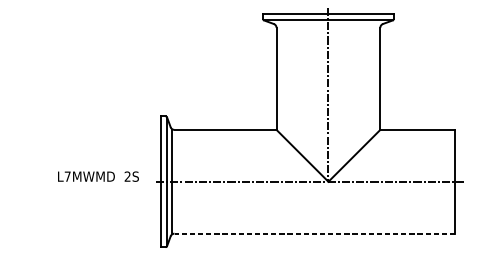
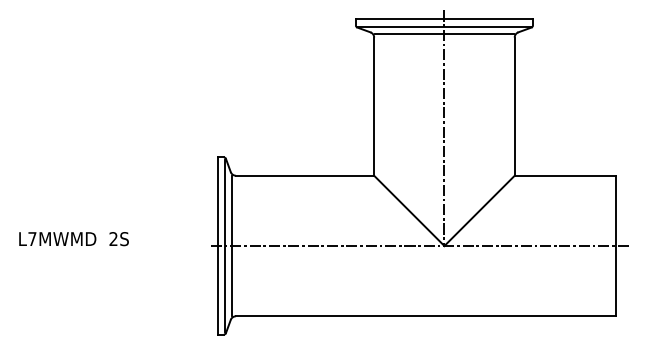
line: (328, 24) -> (444, 33), added
text: (98, 176) -> (73, 239), moved
line: (314, 233) -> (425, 316), dashed -> solid

